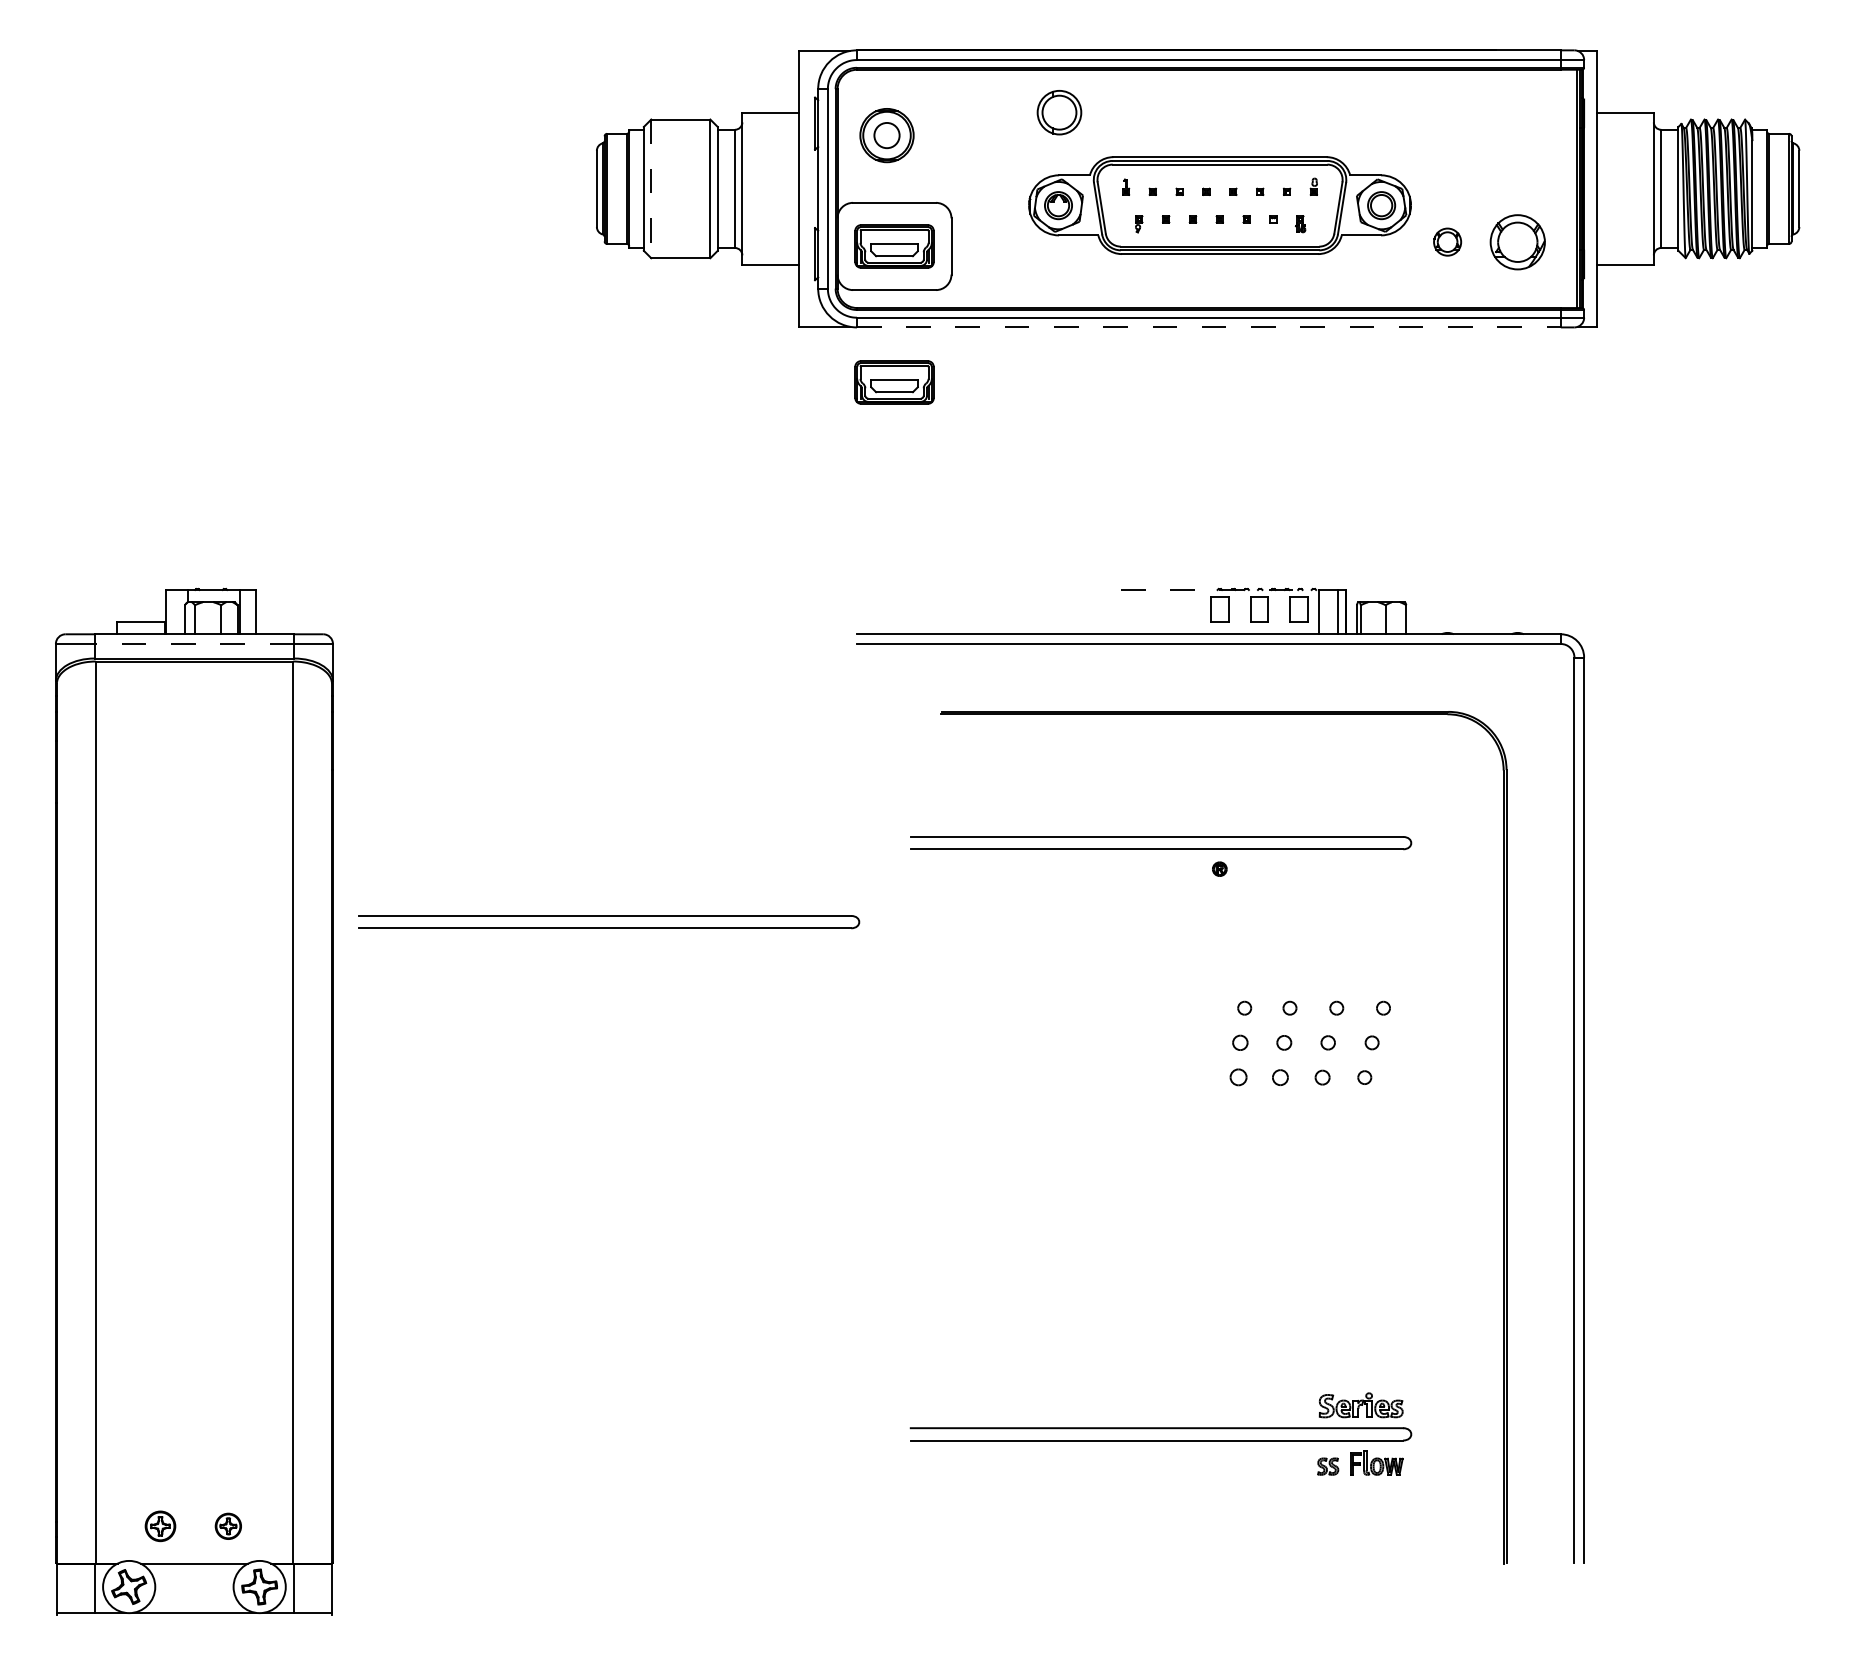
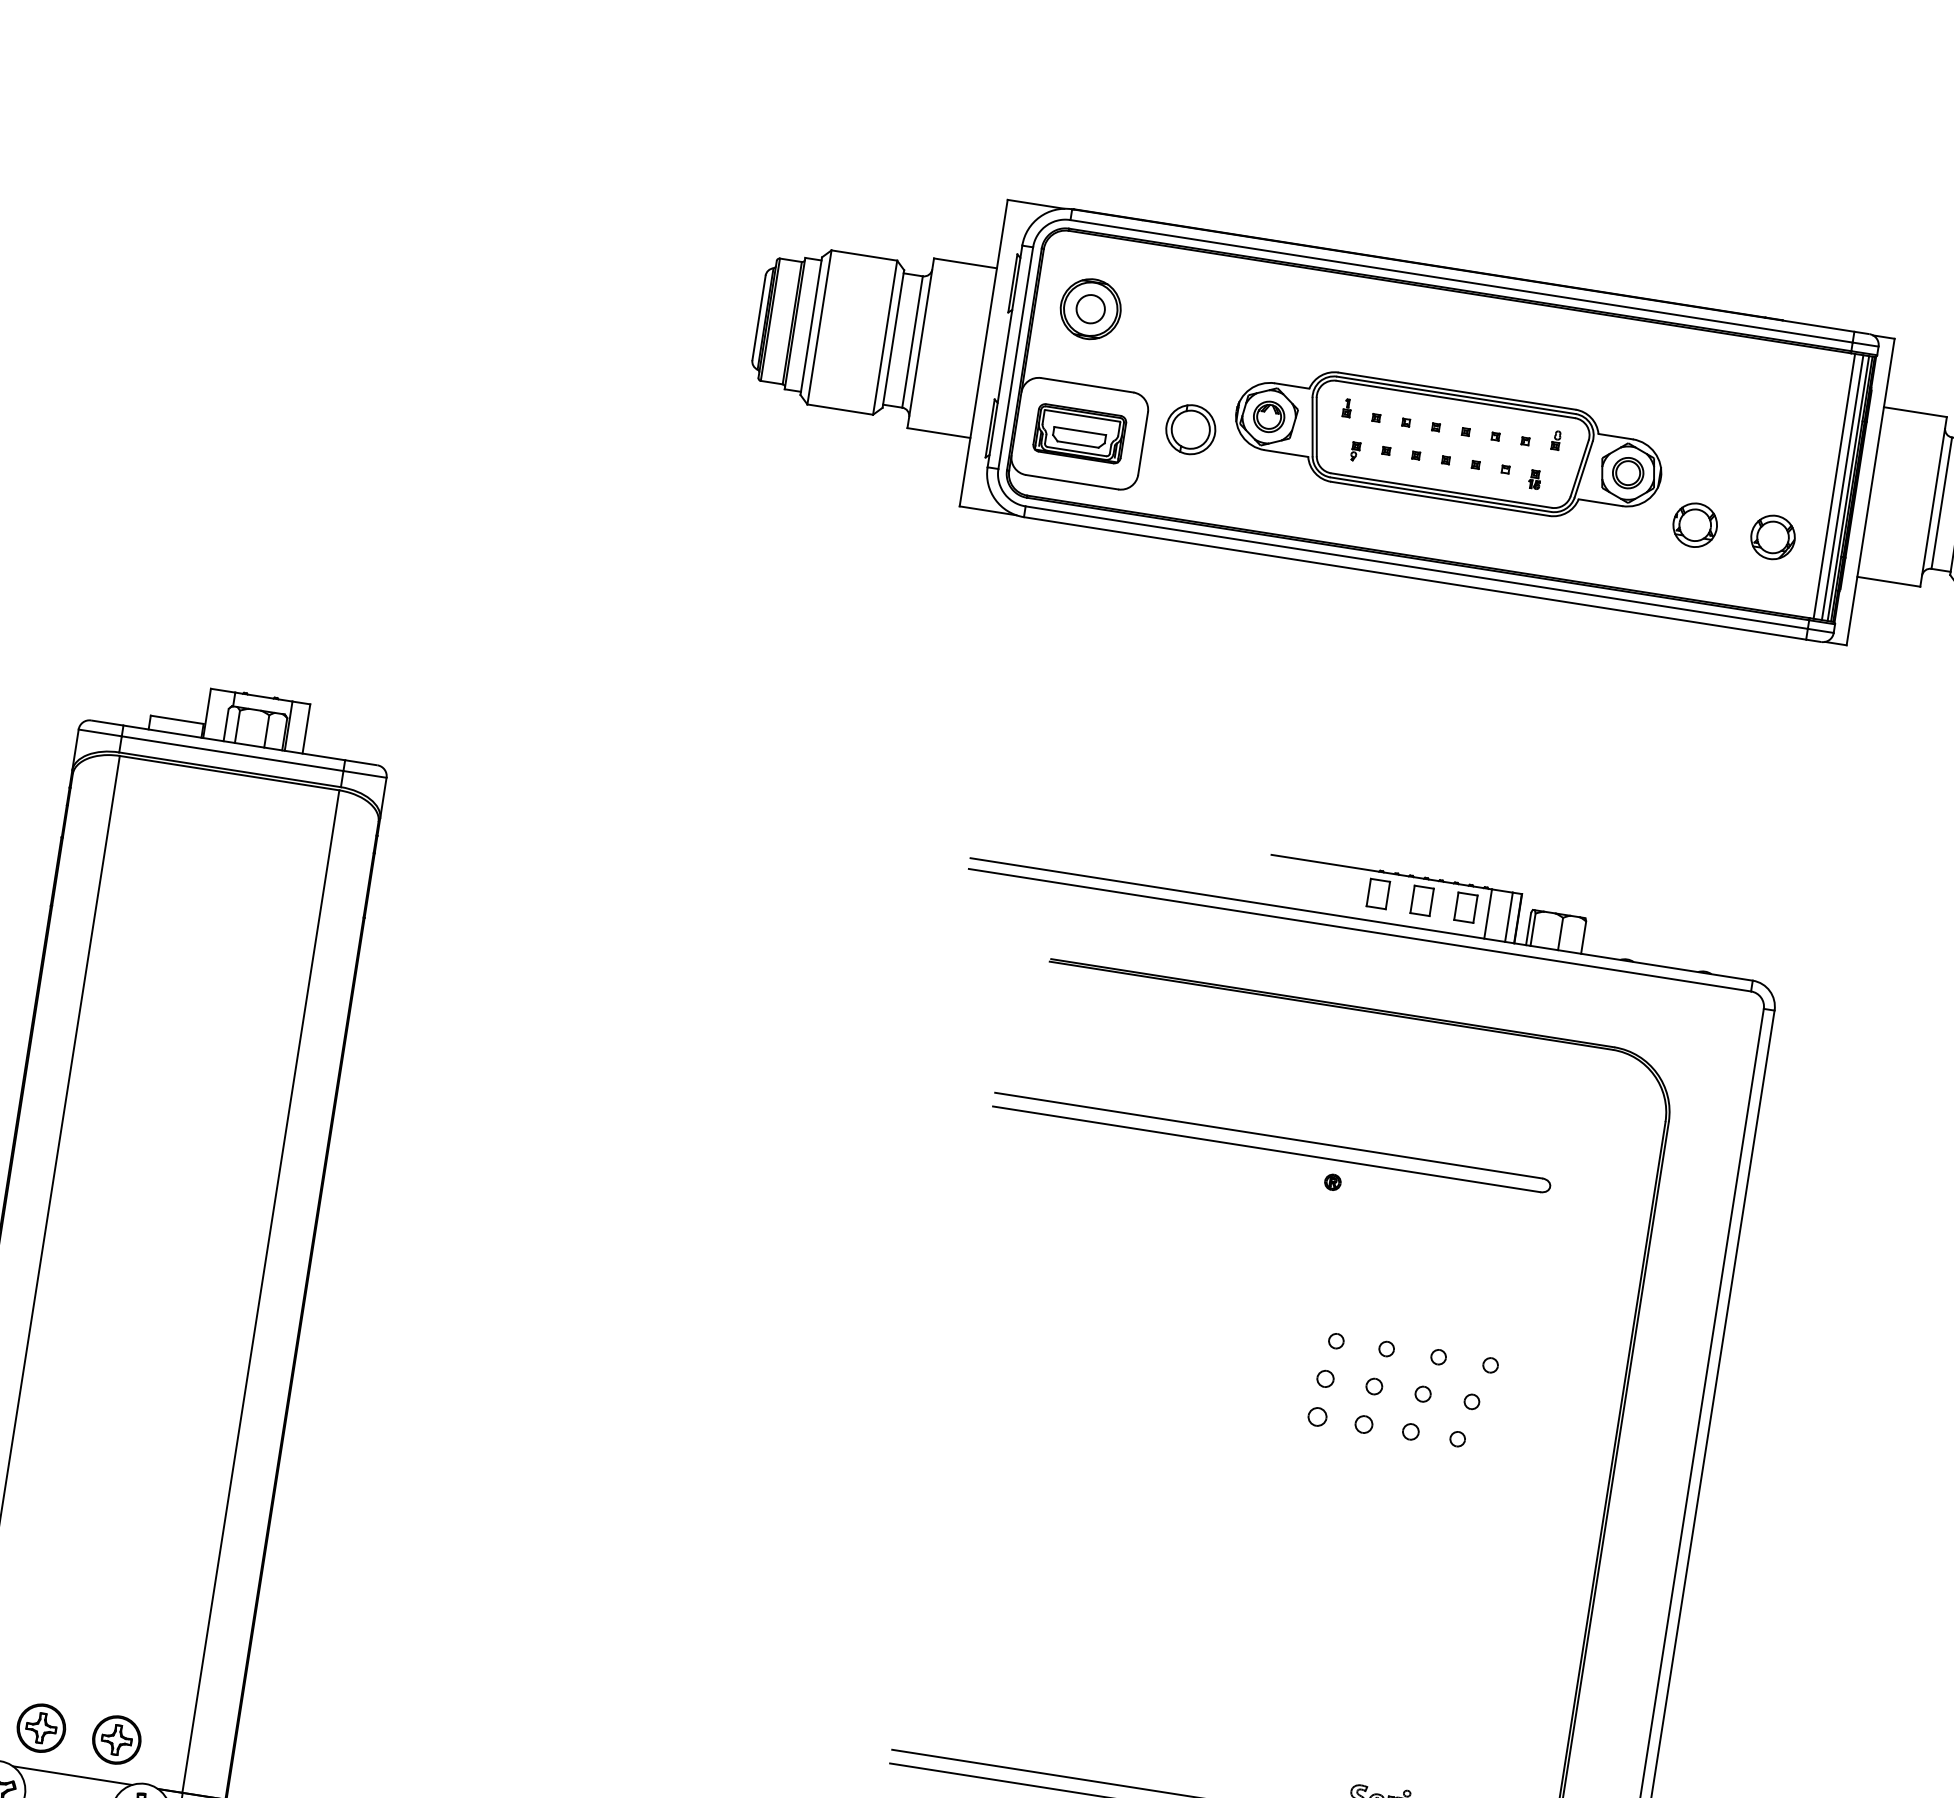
part: (1059, 112) -> (1190, 429), moved
line: (1564, 188) -> (1834, 485), added
line: (1571, 188) -> (1842, 487), added
line: (651, 189) -> (819, 328), dashed -> solid
part: (1447, 241) -> (1695, 524), size x1.43
part: (1517, 241) -> (1772, 536), size x0.71
line: (1208, 327) -> (1414, 578), dashed -> solid
part: (894, 382) -> (1056, 584), removed
line: (1220, 589) -> (1382, 871), dashed -> solid
line: (194, 644) -> (232, 754), dashed -> solid
part: (609, 922) -> (645, 1135), removed
part: (160, 1526) -> (41, 1728), size x1.43
part: (228, 1526) -> (116, 1740), size x1.67

